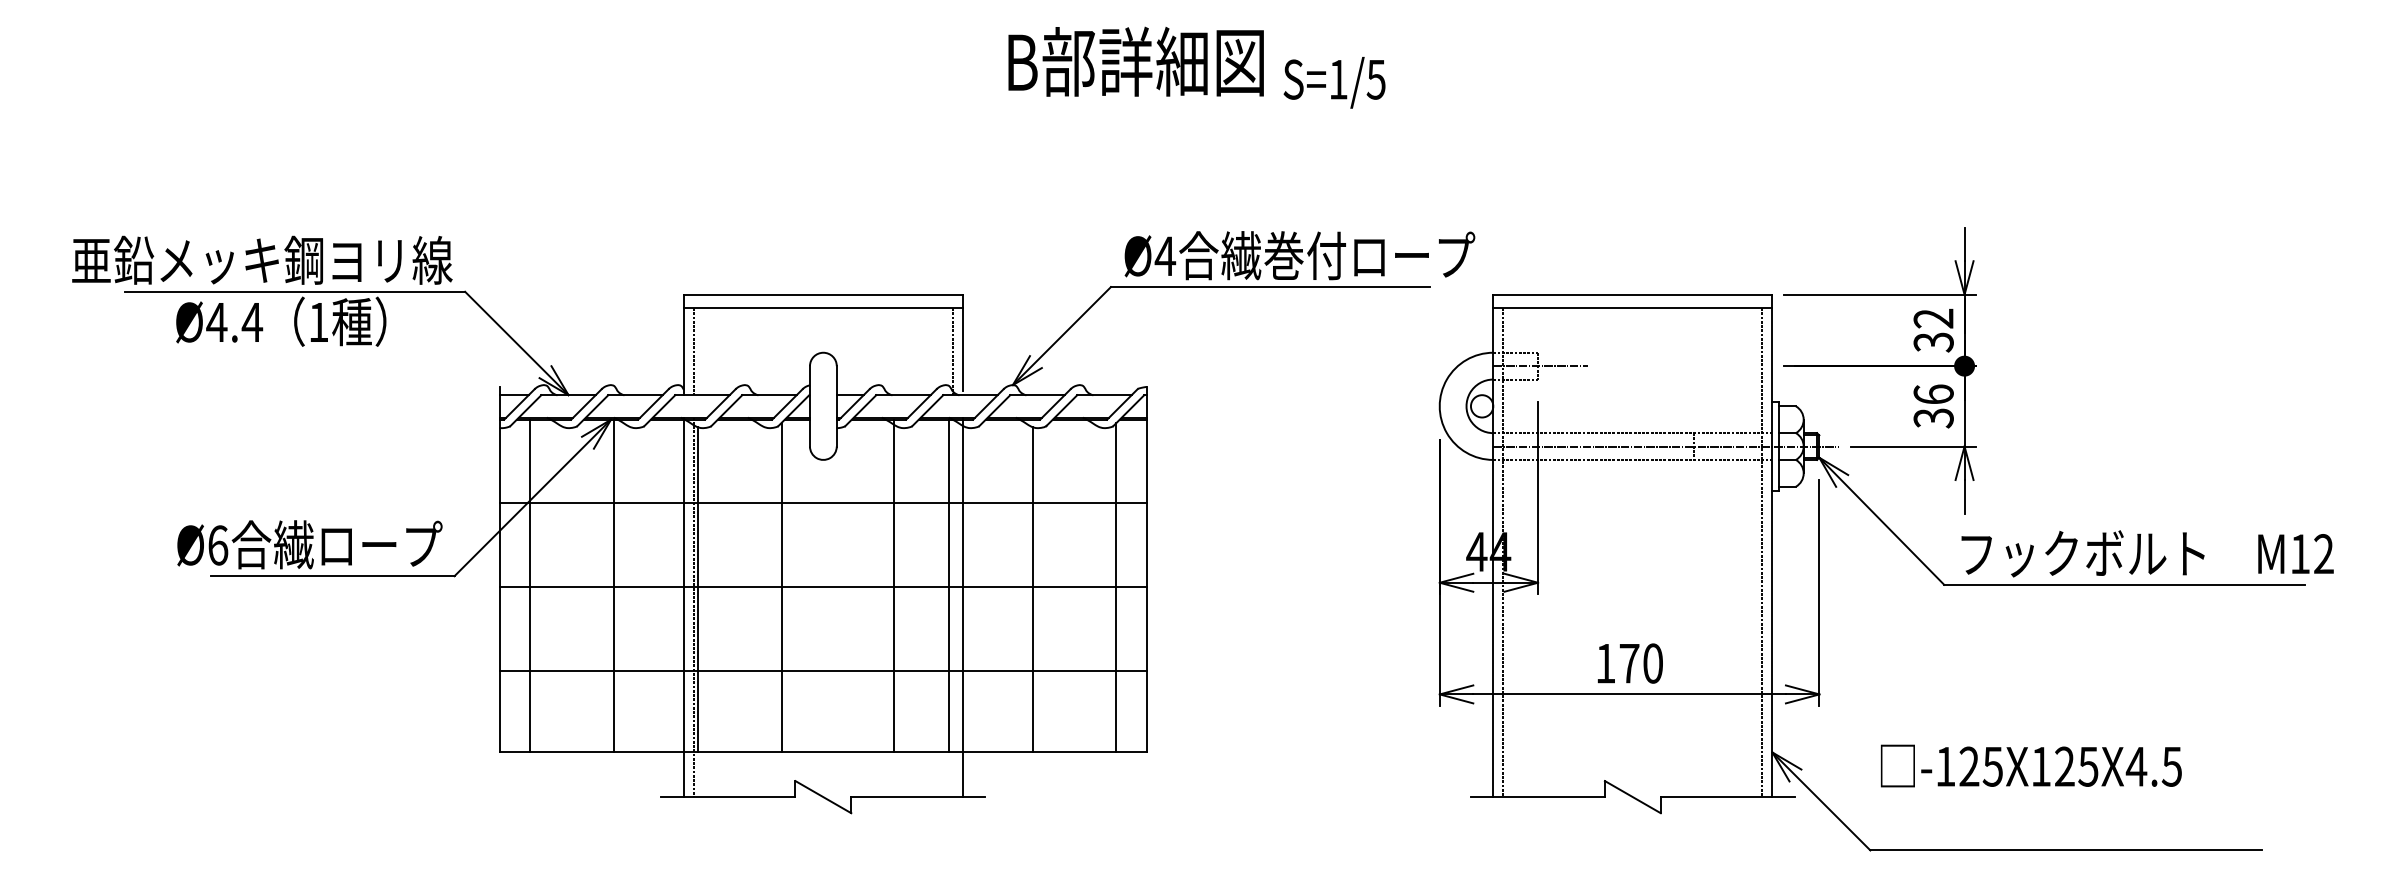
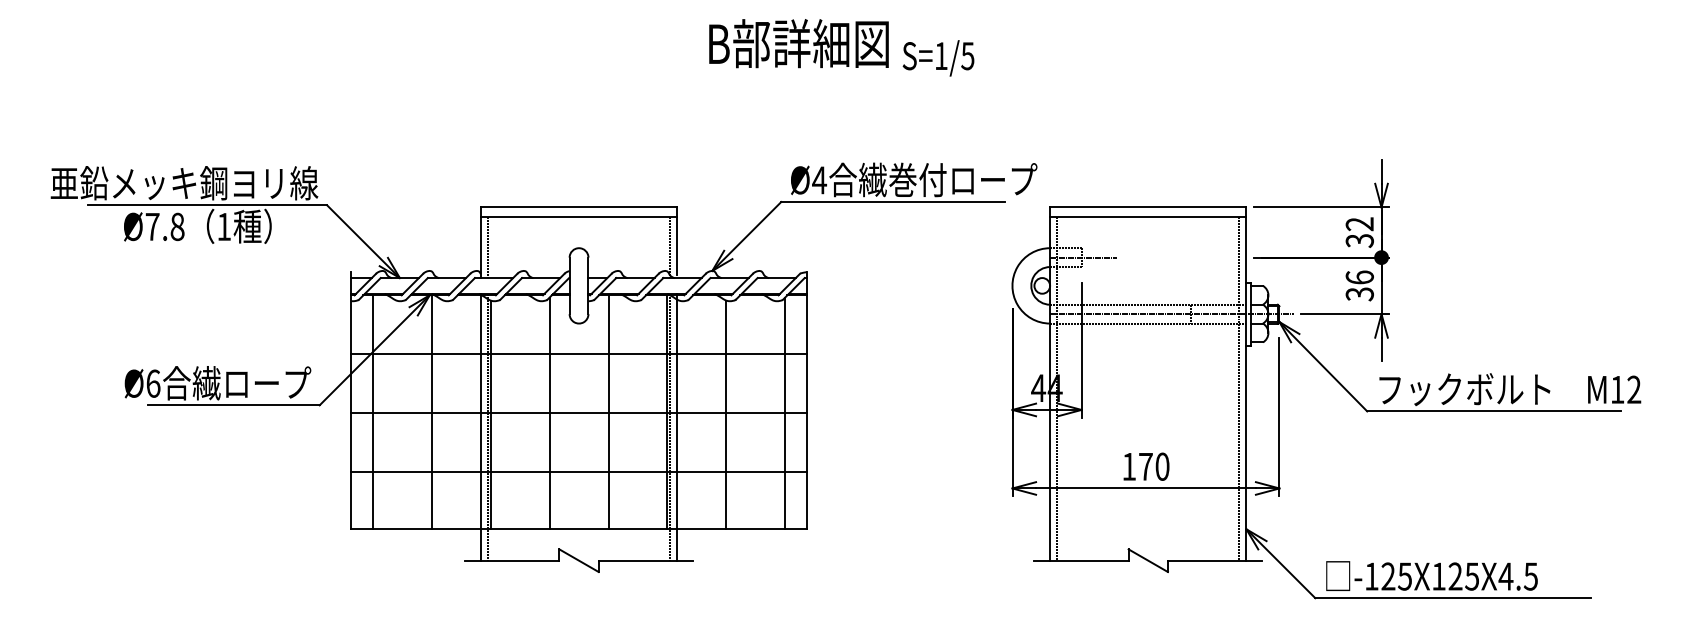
text: (234, 322) -> (164, 226), Ø4.4 -> Ø7.8
line: (894, 585) -> (608, 411), moved
line: (952, 607) -> (669, 427), added
text: (2030, 765) -> (1431, 575), moved

